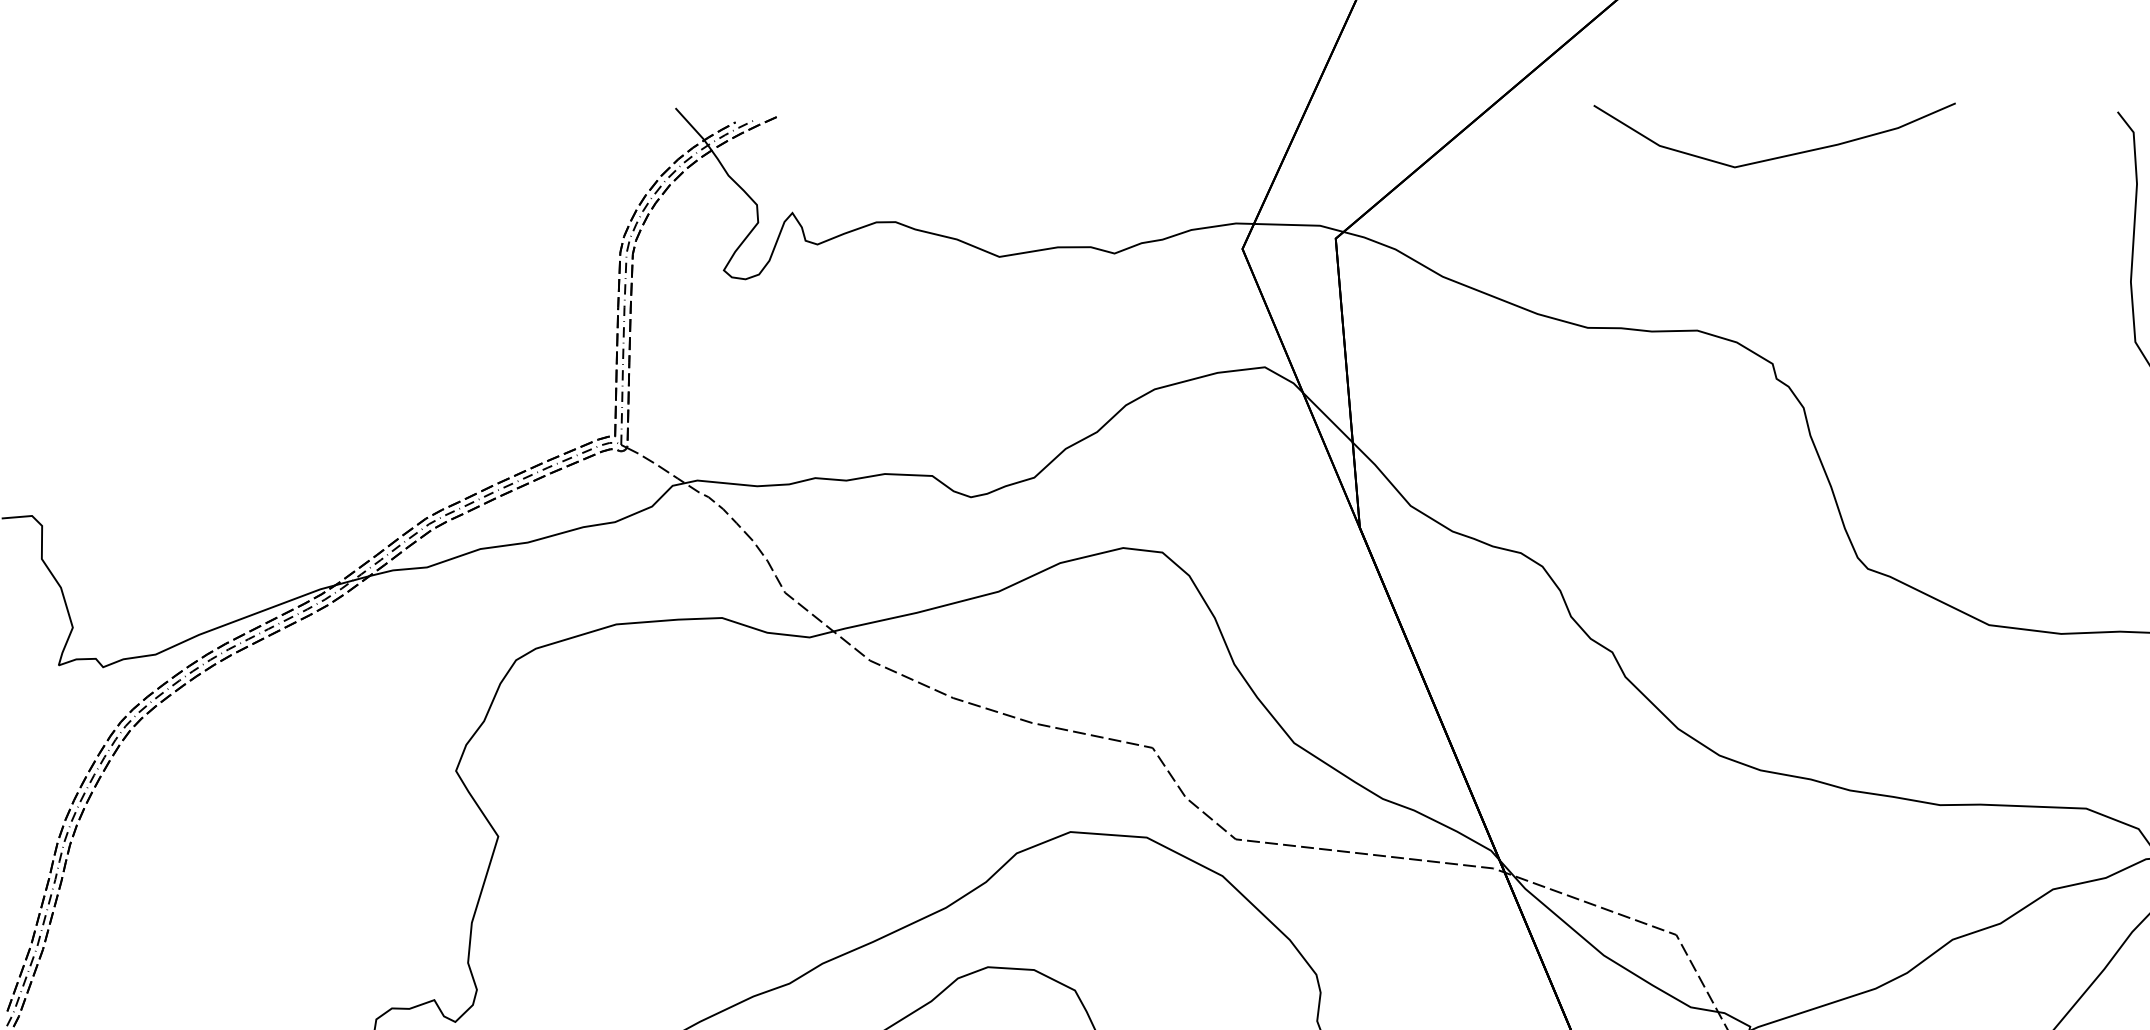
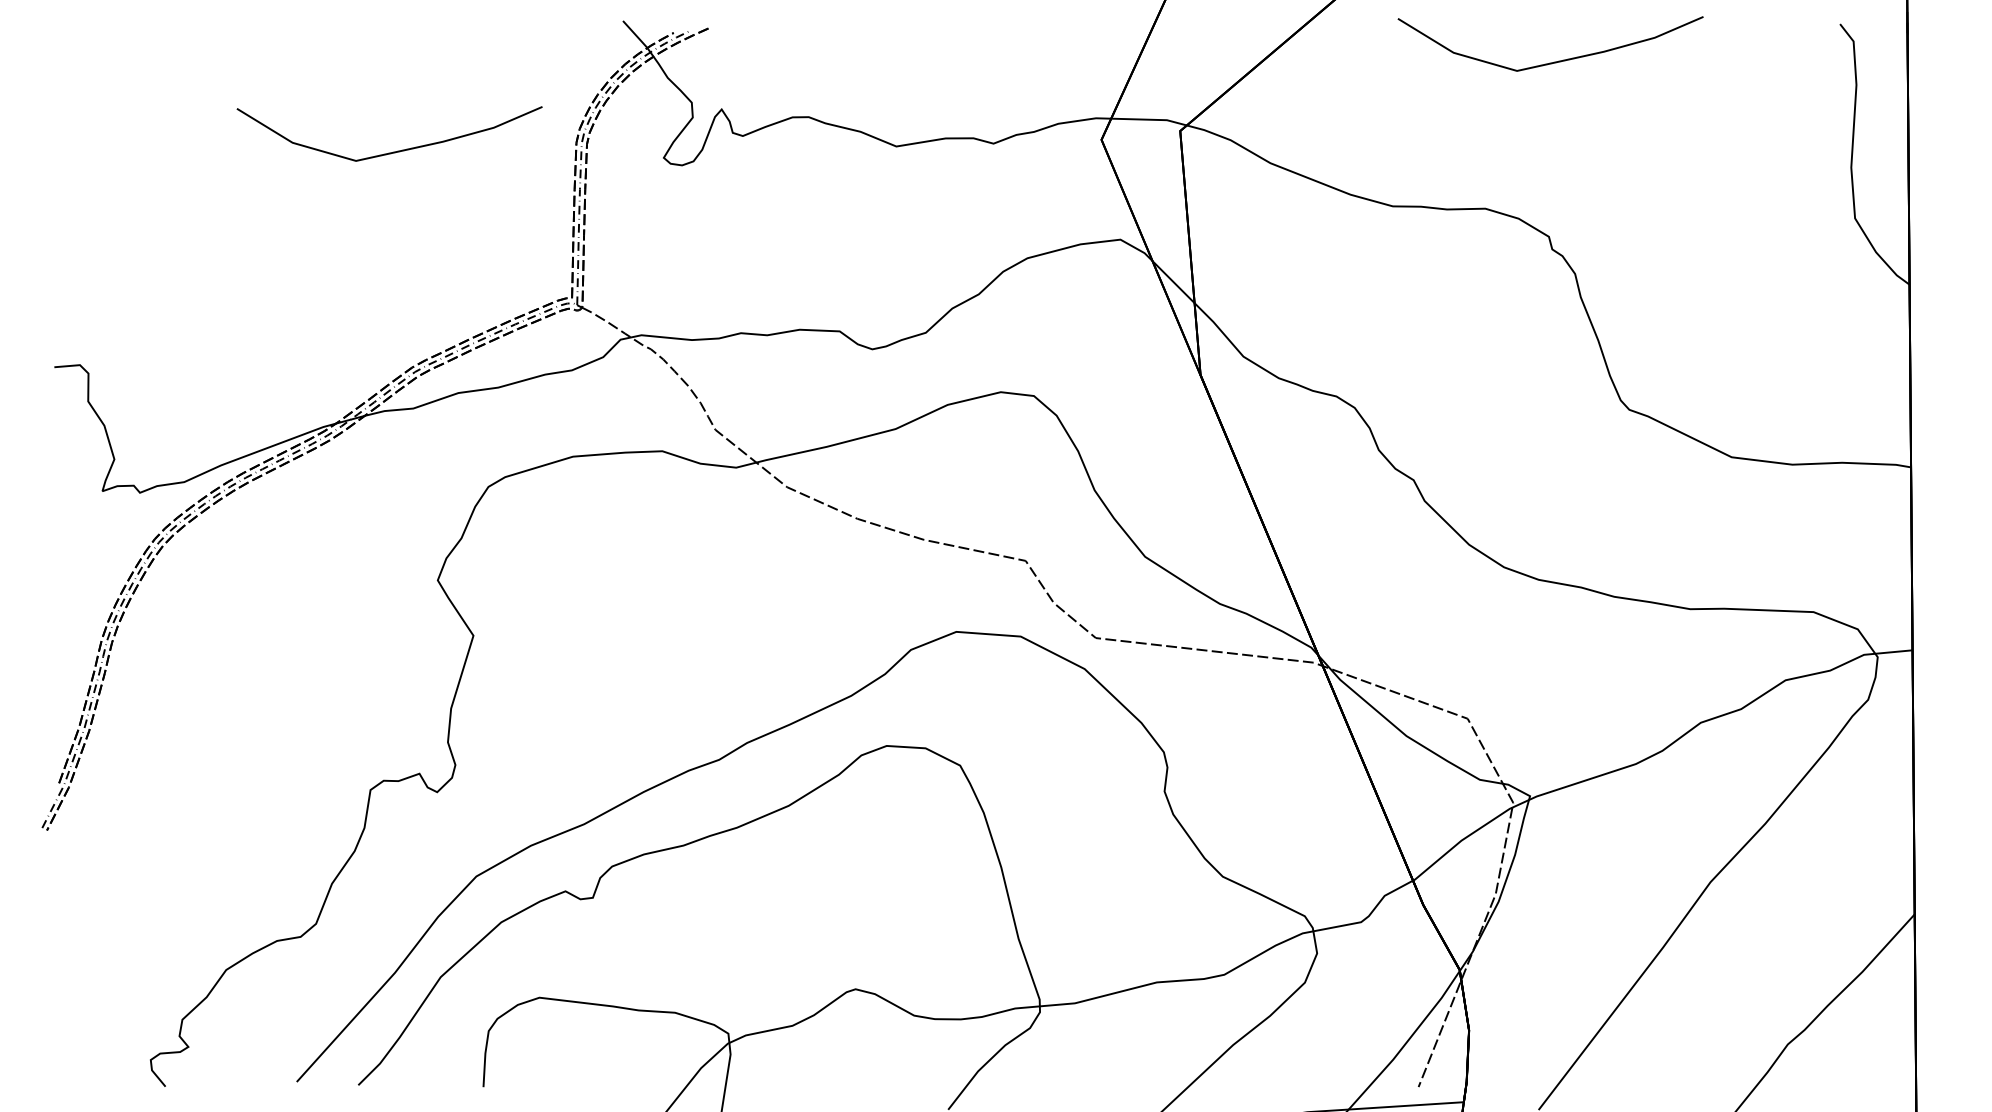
curve: (403, 262) -> (393, 151), added

